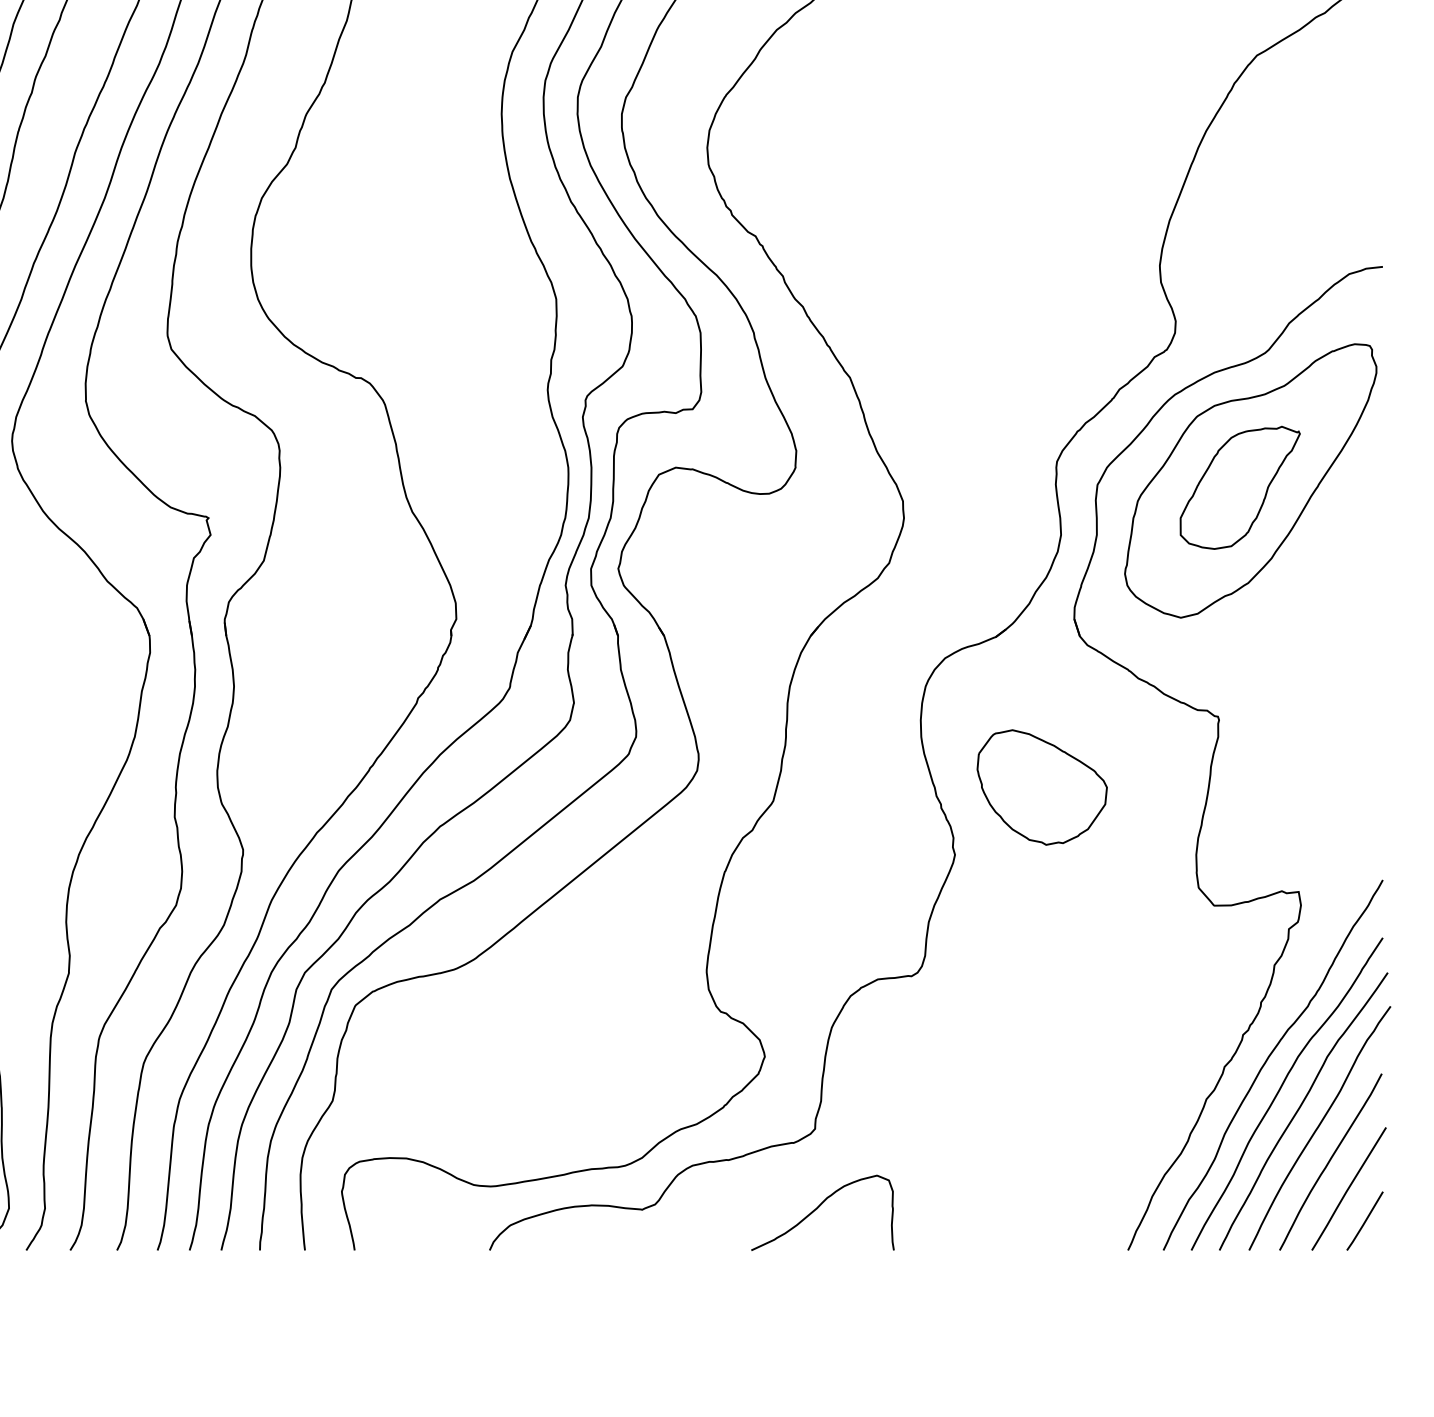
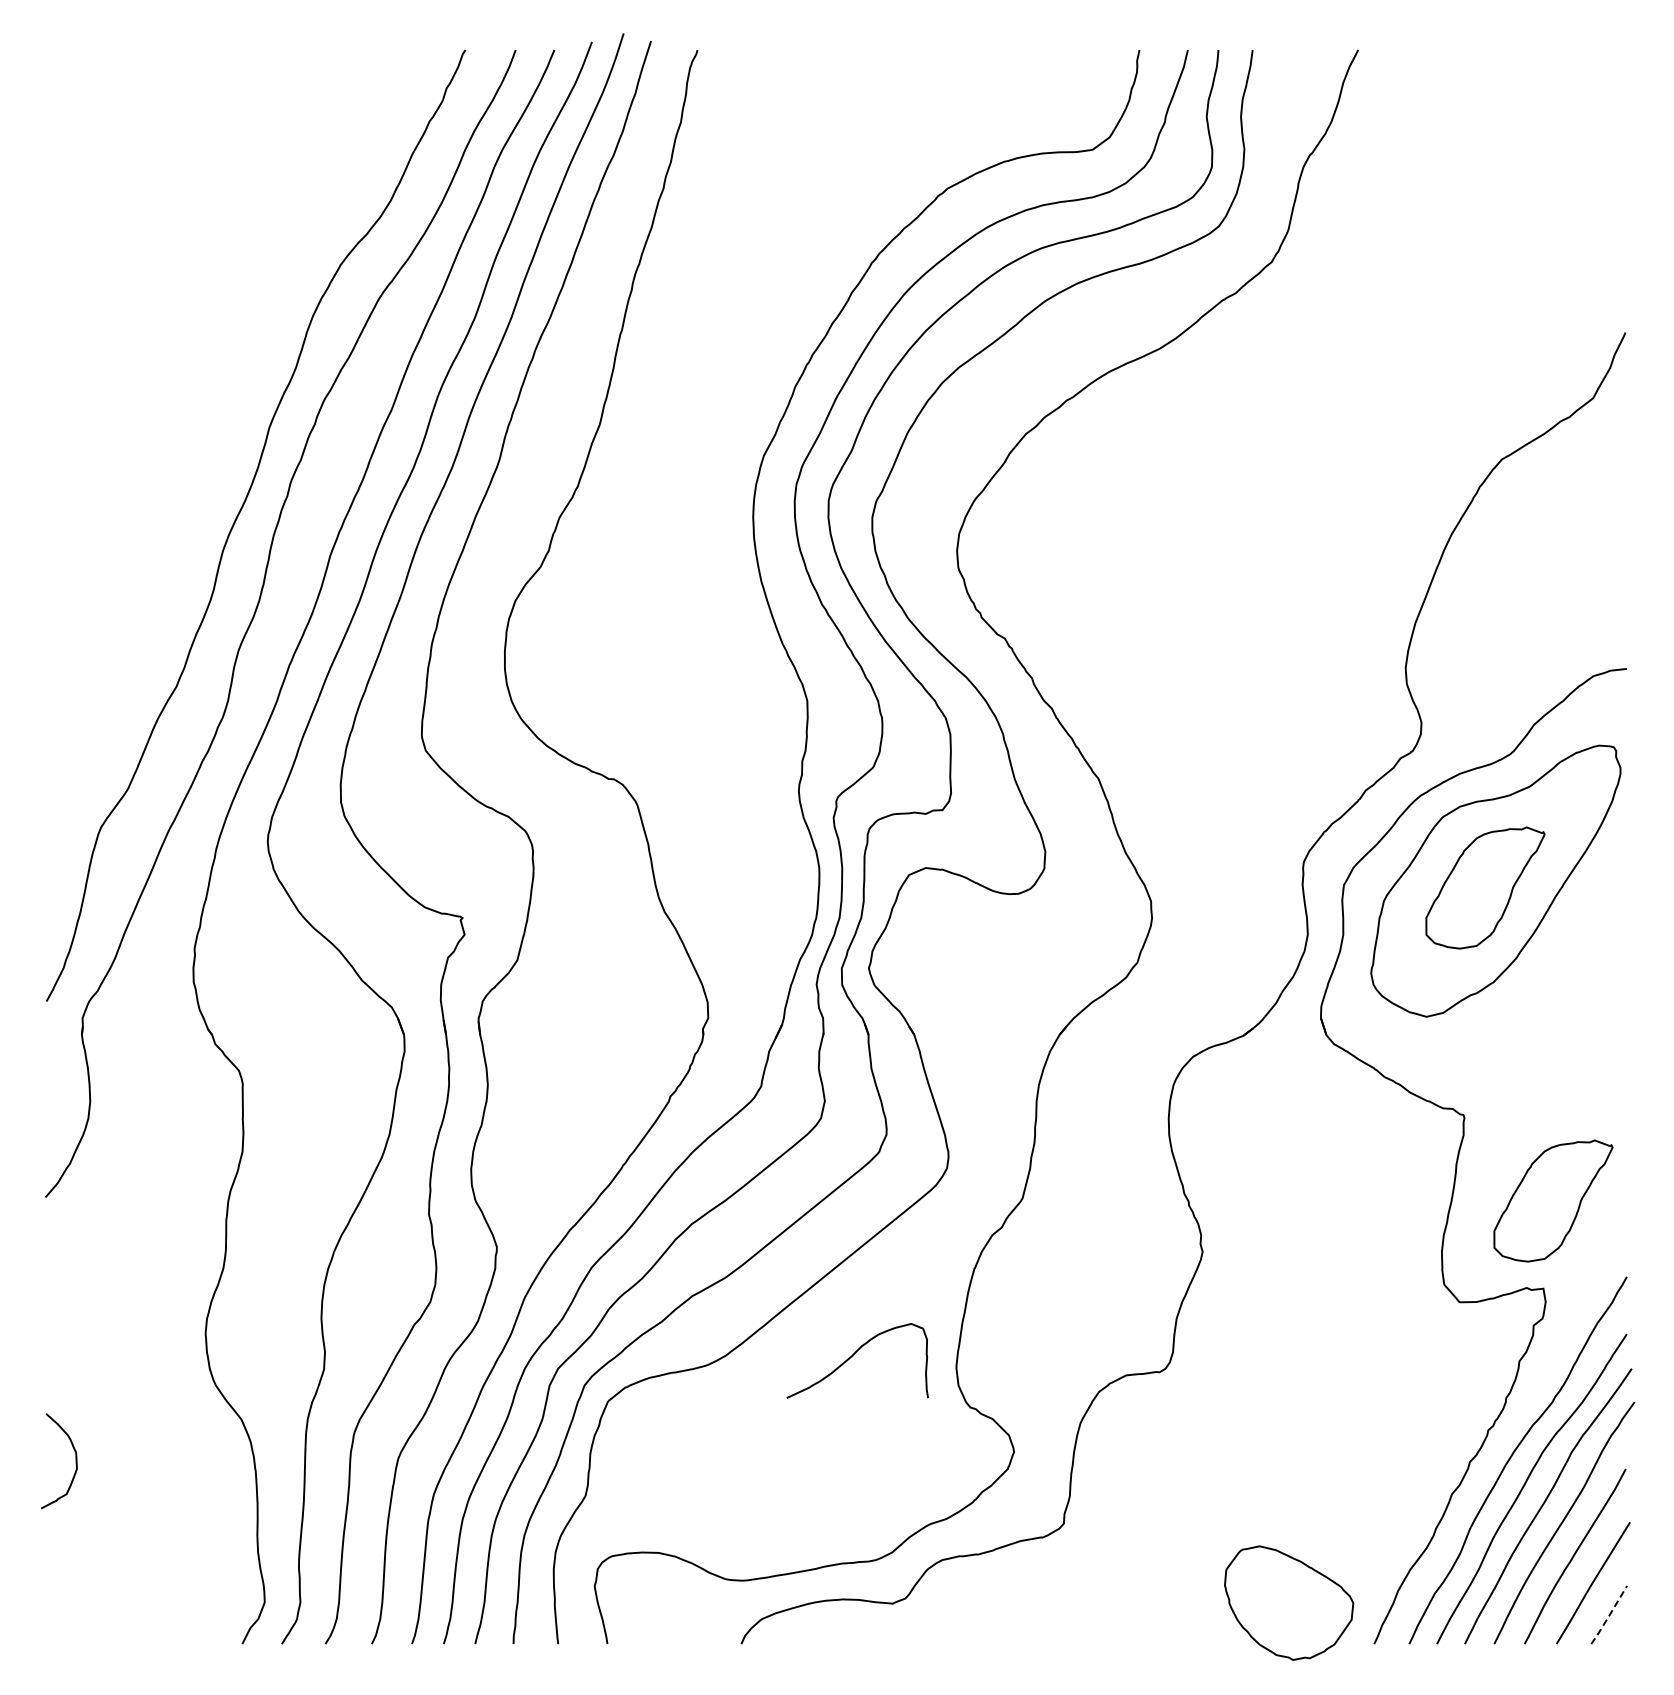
part: (1042, 786) -> (1289, 1602), moved
part: (1308, 803) -> (1553, 1200), added
curve: (818, 1208) -> (853, 1356), moved
line: (1364, 1222) -> (1608, 1616), solid -> dashed

